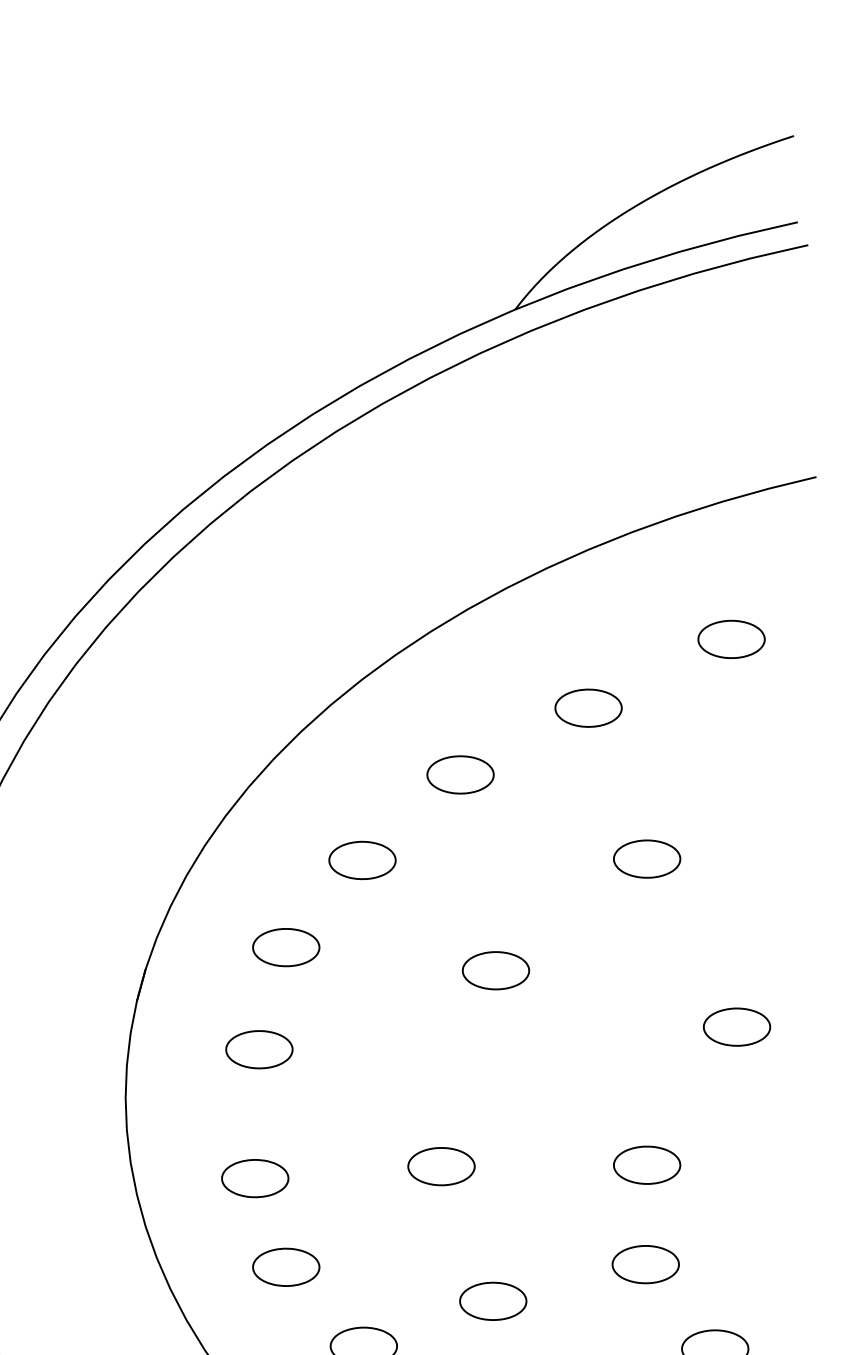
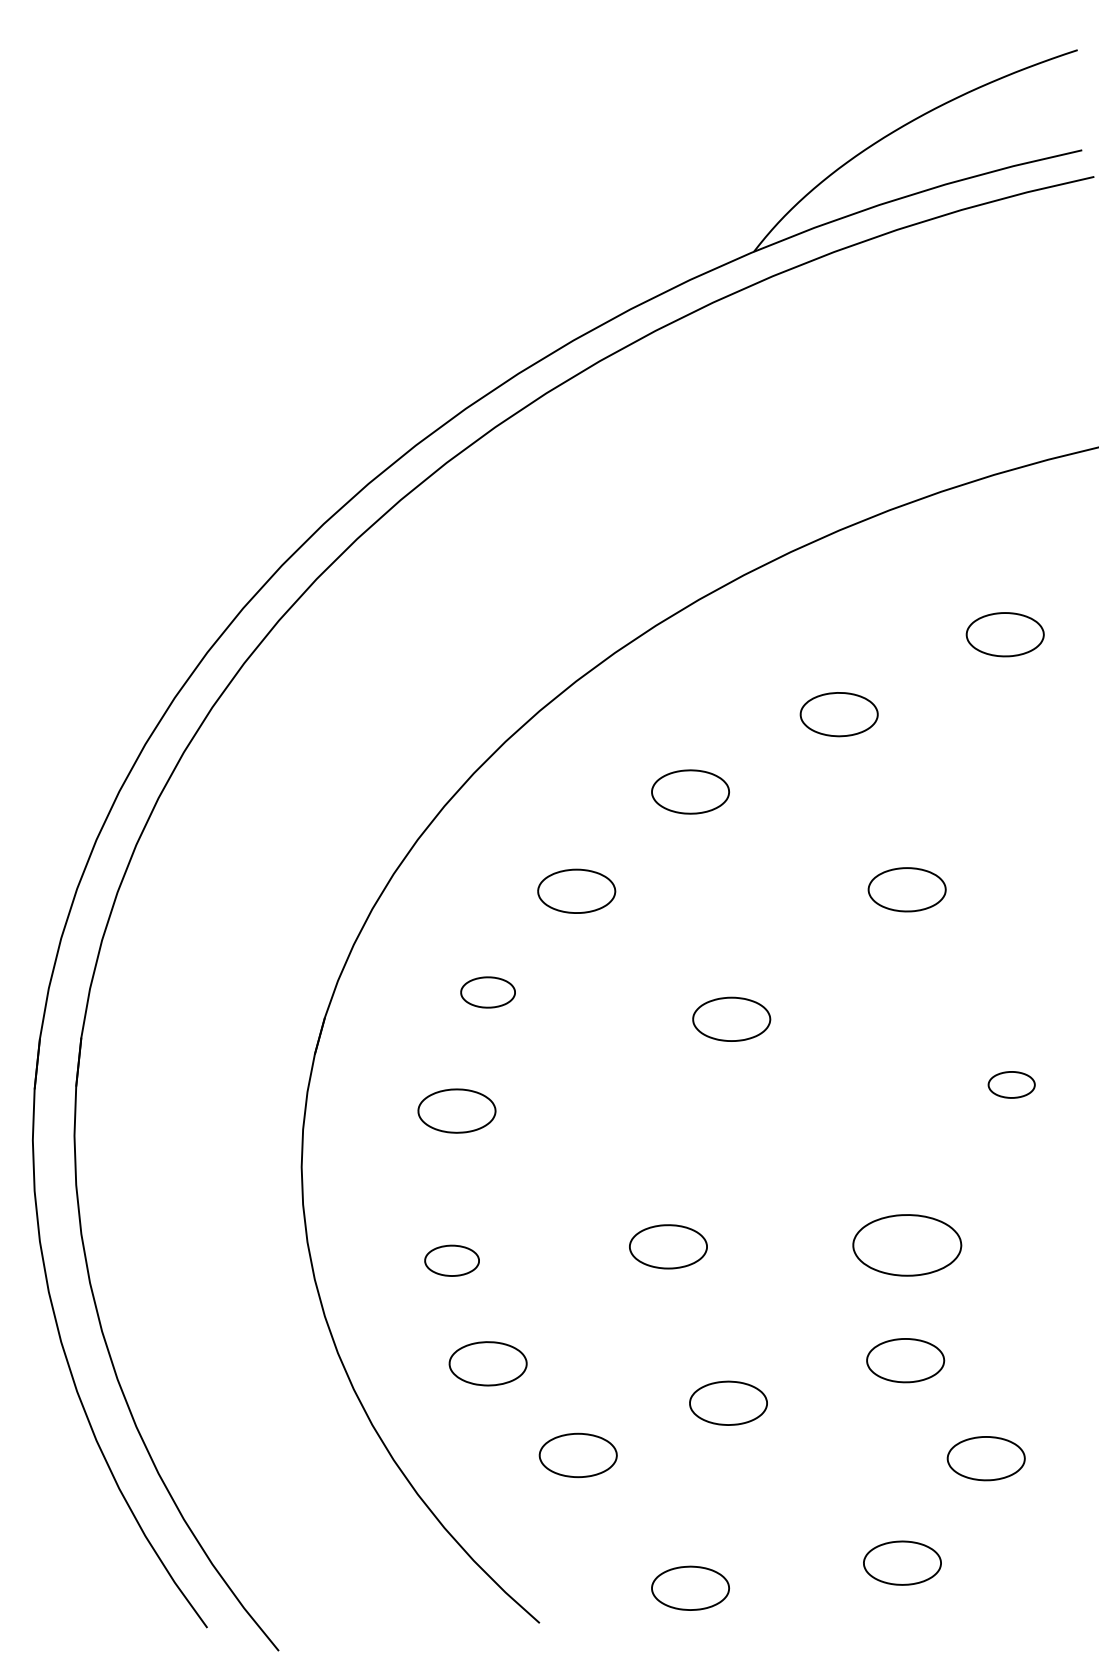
part: (285, 947) -> (487, 992), size x0.7
part: (736, 1026) -> (1011, 1084), size x0.6
part: (646, 1164) -> (906, 1244), size x1.4
part: (254, 1178) -> (451, 1260), size x0.7

